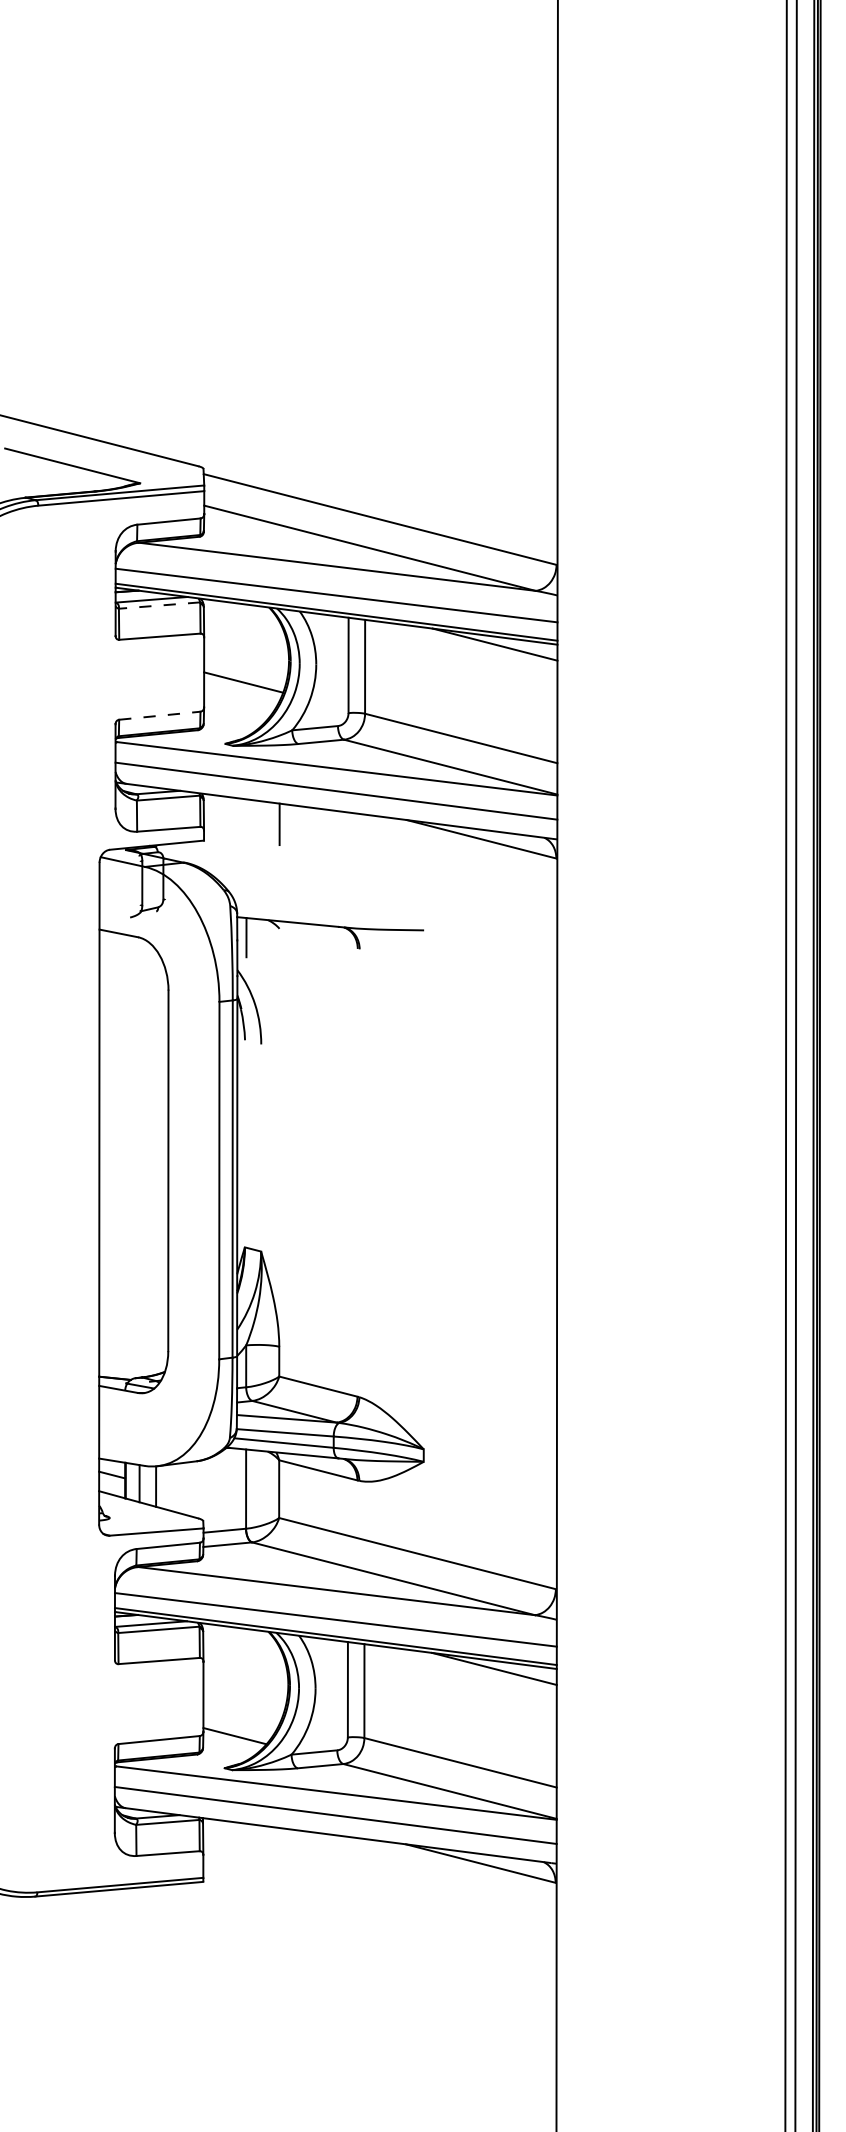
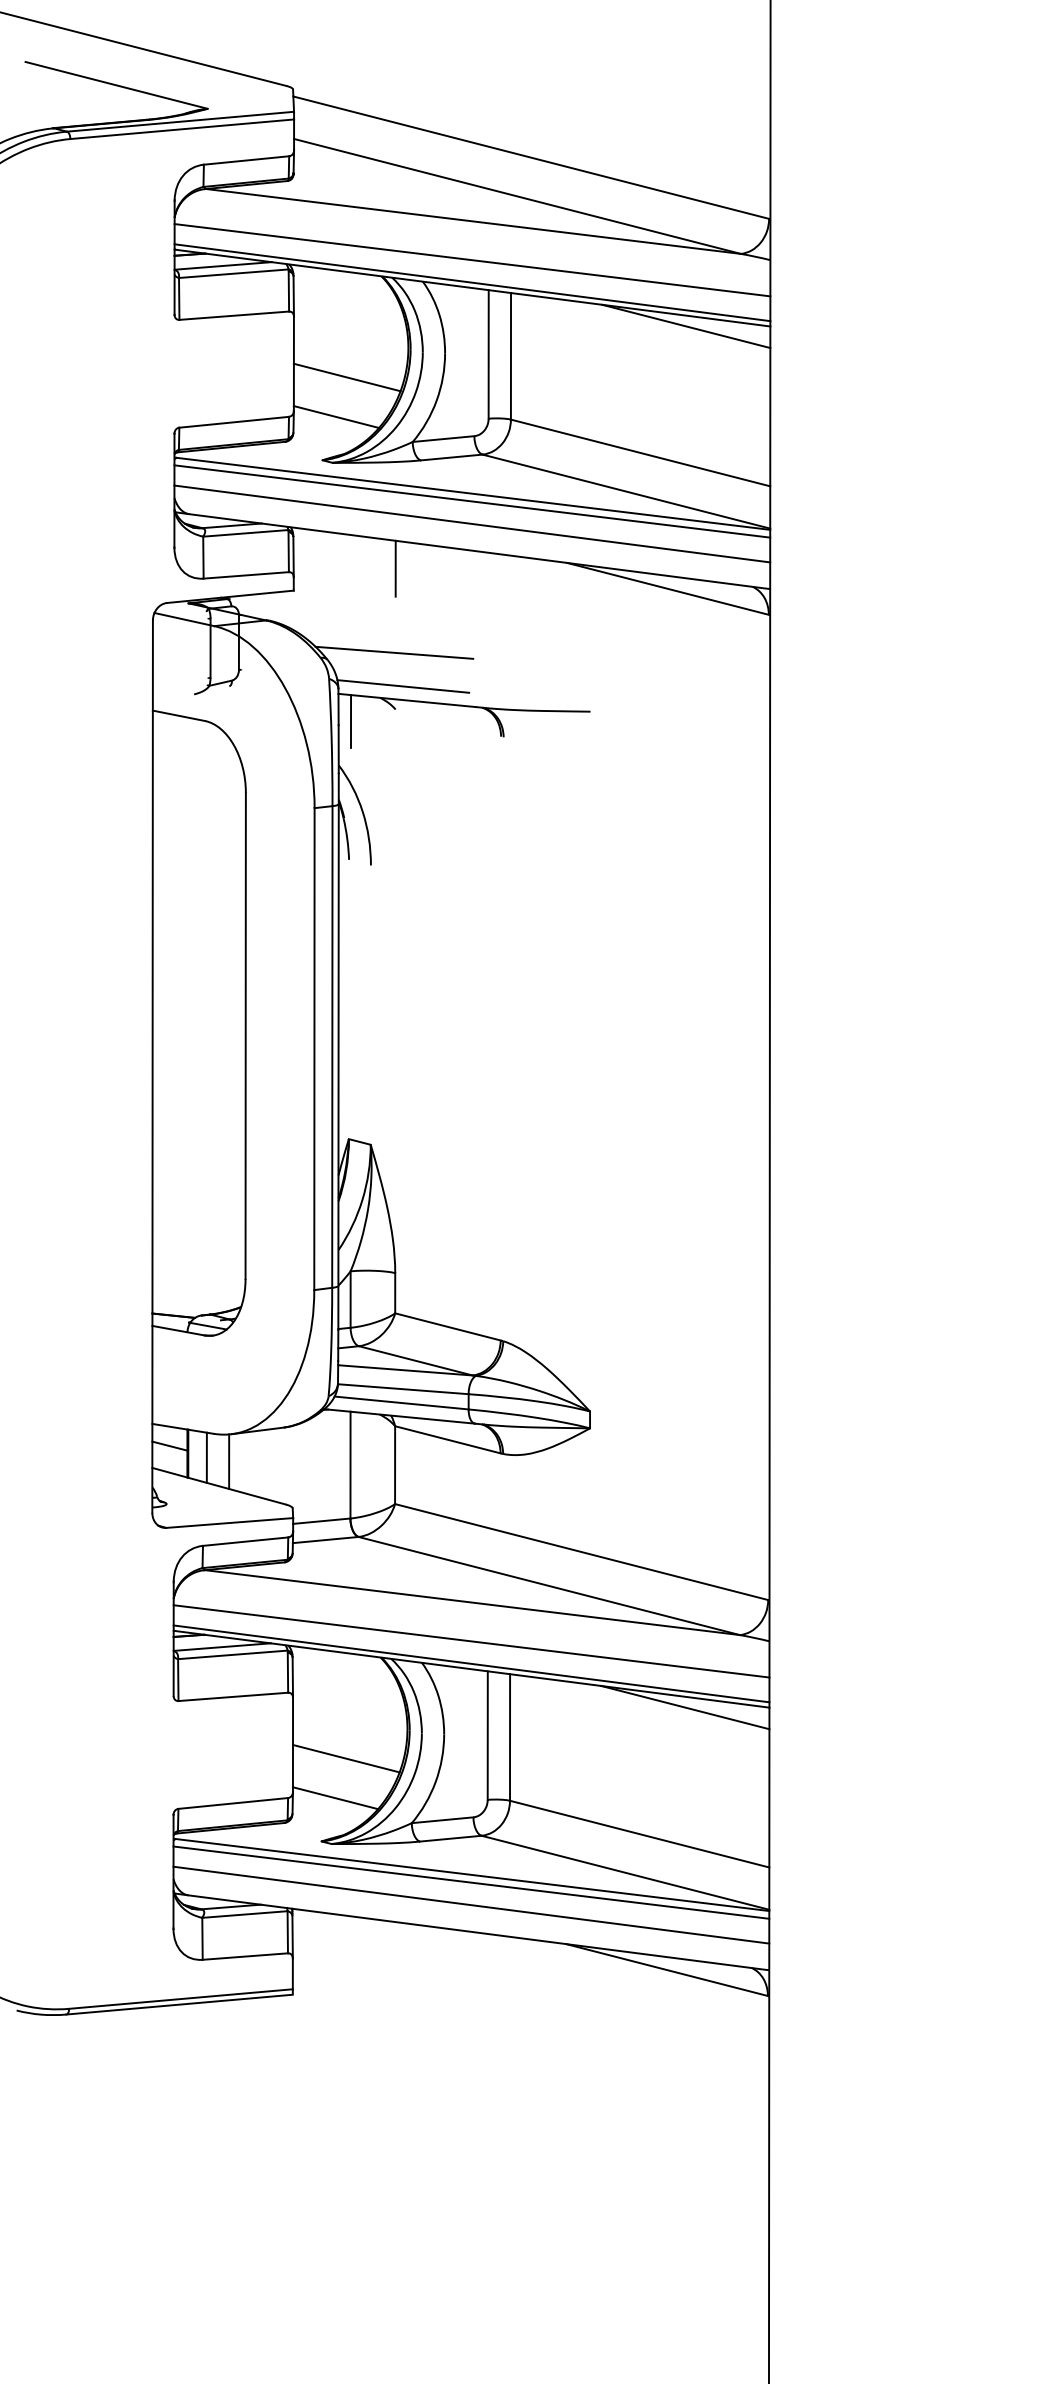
line: (159, 605) -> (233, 273), dashed -> solid
line: (235, 711) -> (336, 416), added
line: (159, 715) -> (233, 421), dashed -> solid
line: (336, 774) -> (472, 501), added
line: (278, 886) -> (394, 652), added
line: (285, 911) -> (403, 686), added
line: (242, 1706) -> (345, 1758), added
line: (335, 1798) -> (471, 1882), added

